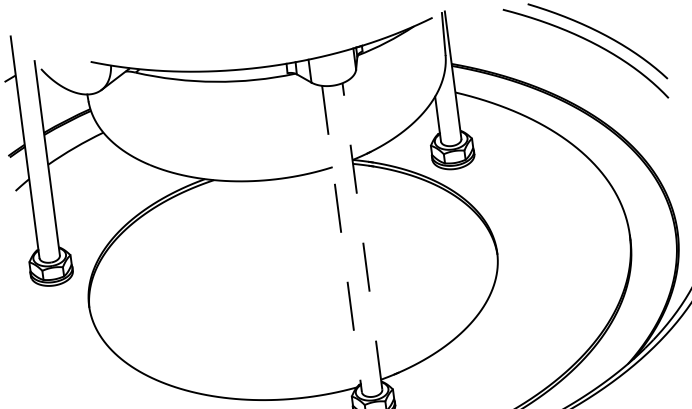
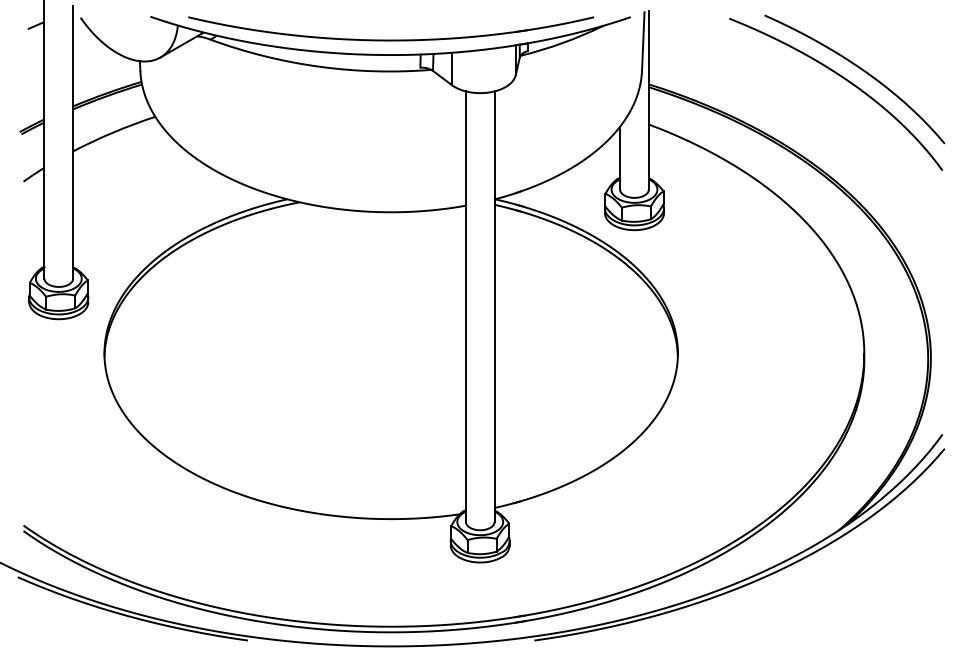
part: (264, 55) -> (391, 39), added
line: (362, 236) -> (494, 306), dashed -> solid
line: (341, 239) -> (465, 307), dashed -> solid

